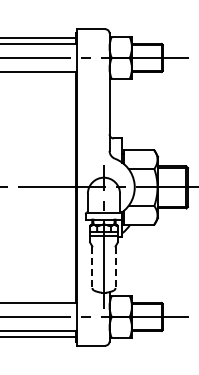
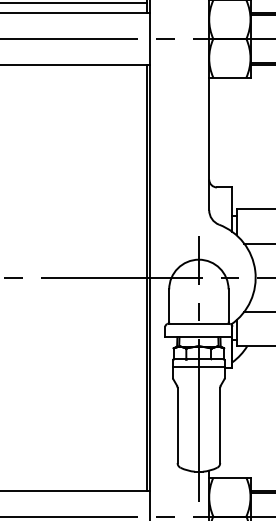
line: (92, 268) -> (177, 427), dashed -> solid
line: (115, 268) -> (220, 427), dashed -> solid

